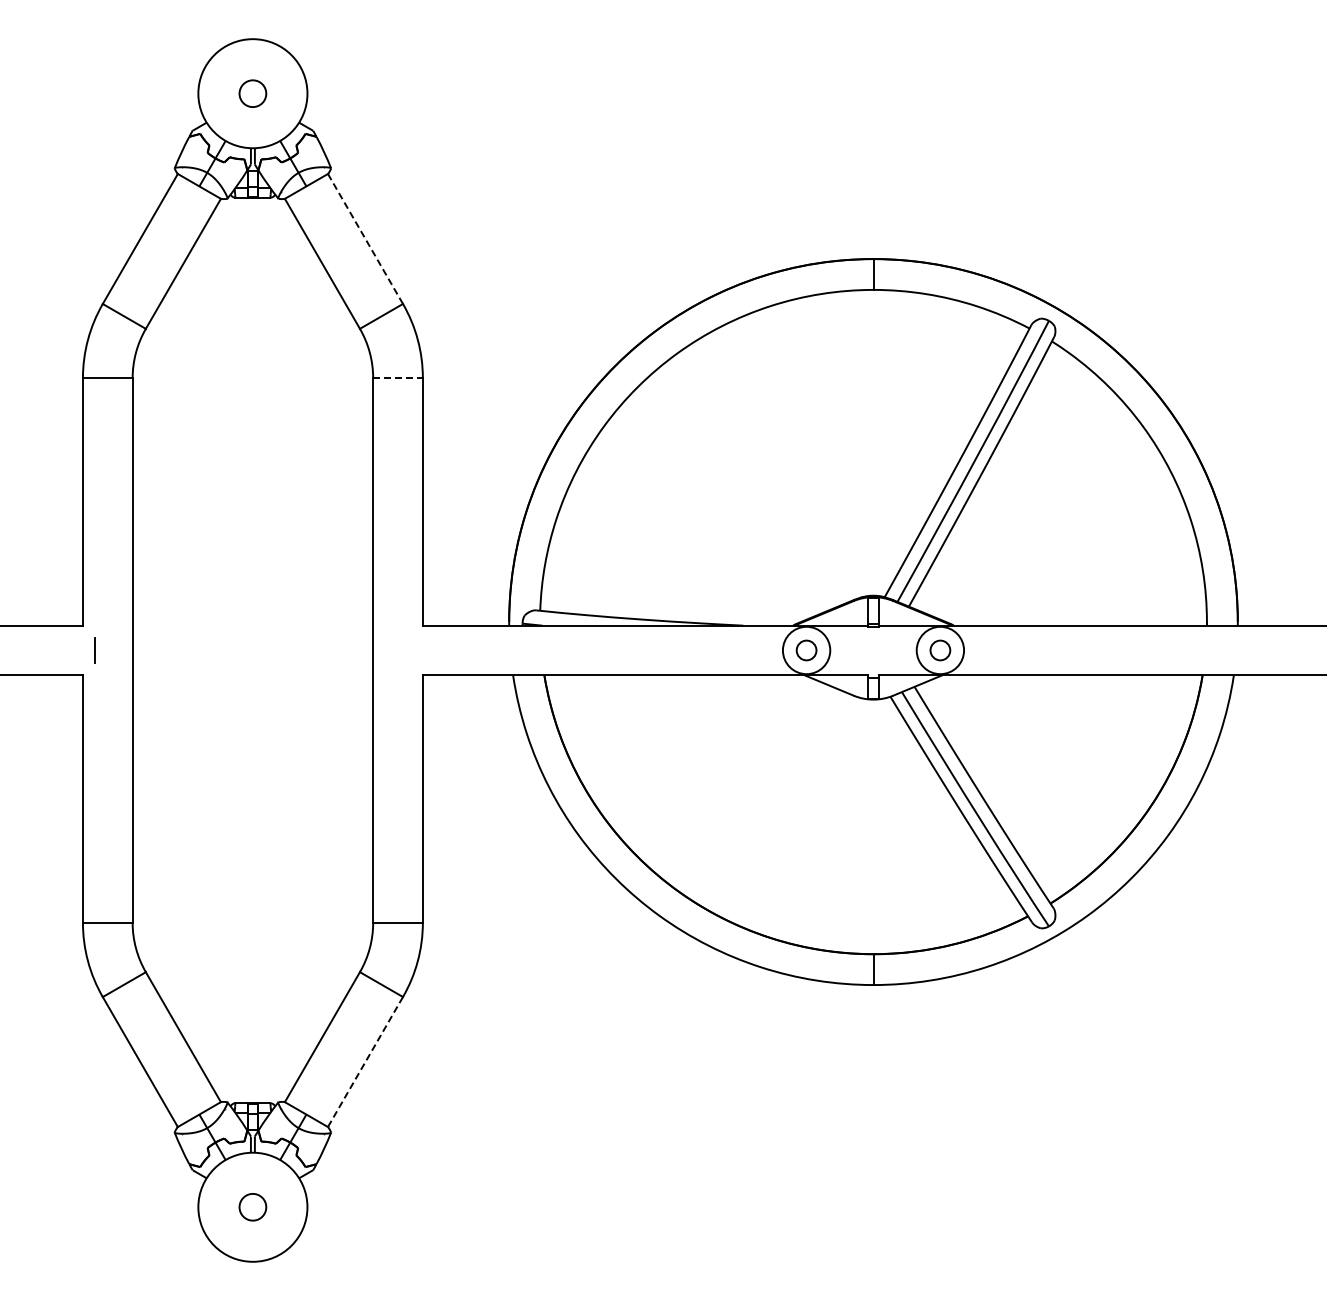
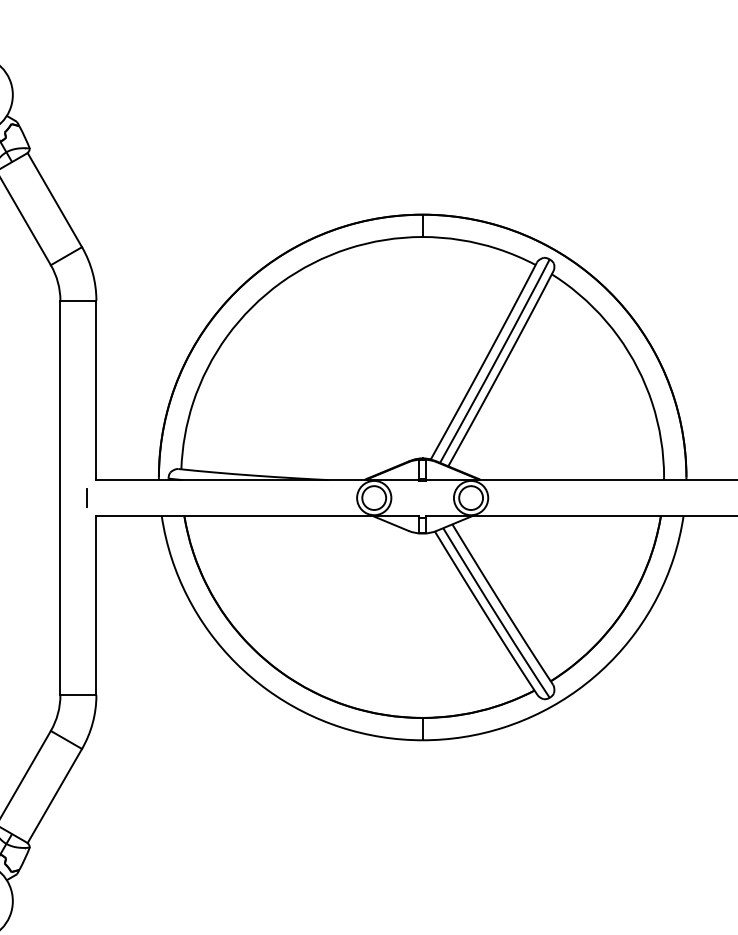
line: (365, 239) -> (54, 200), dashed -> solid
line: (398, 378) -> (78, 301), dashed -> solid
line: (410, 650) -> (87, 498), added
circle: (806, 650) -> (374, 498), size x1.67
circle: (939, 650) -> (470, 498), size x1.67
line: (365, 1062) -> (54, 796), dashed -> solid

